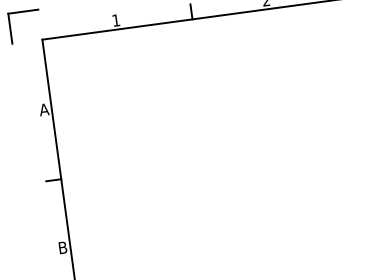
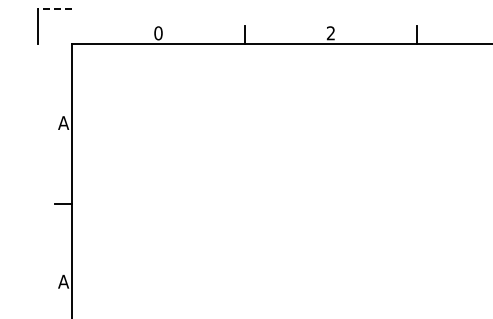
line: (22, 12) -> (54, 9), solid -> dashed
text: (116, 20) -> (158, 33), 1 -> 0
text: (62, 247) -> (63, 281), B -> A

